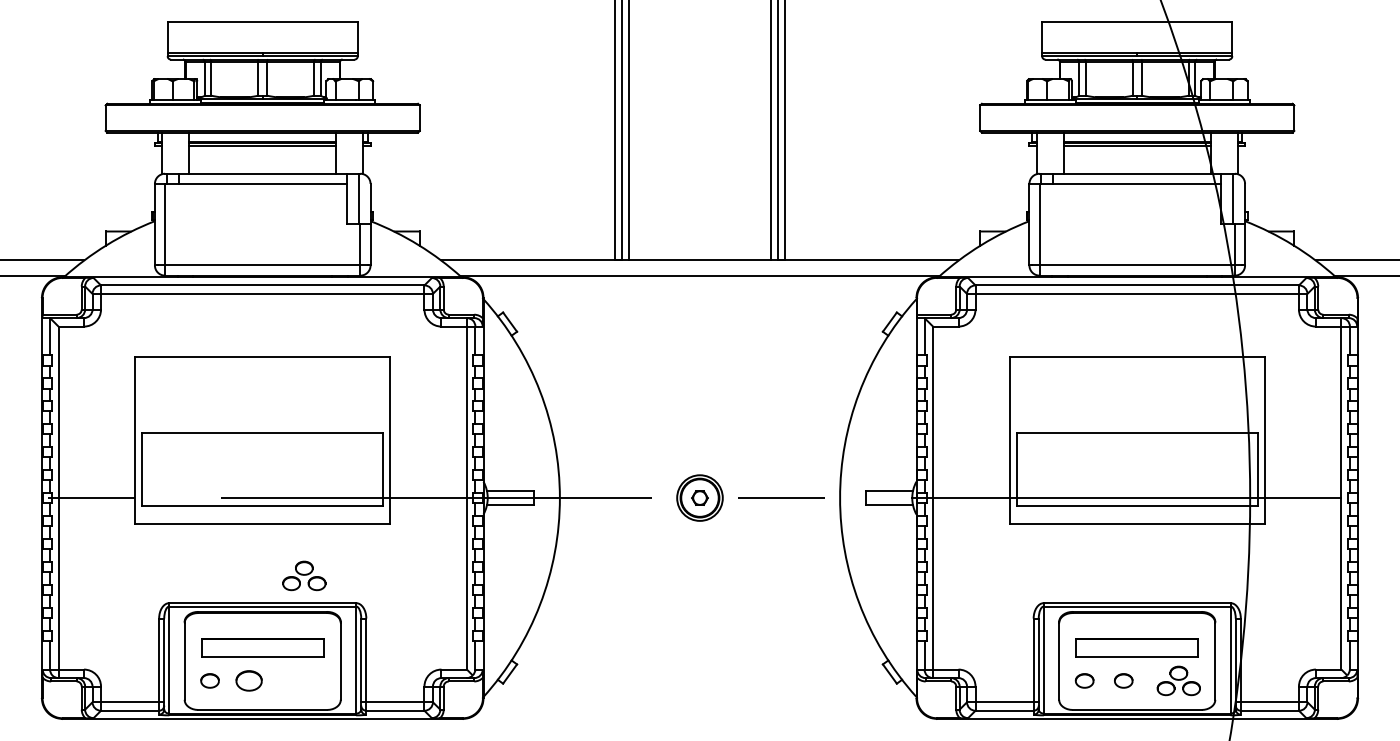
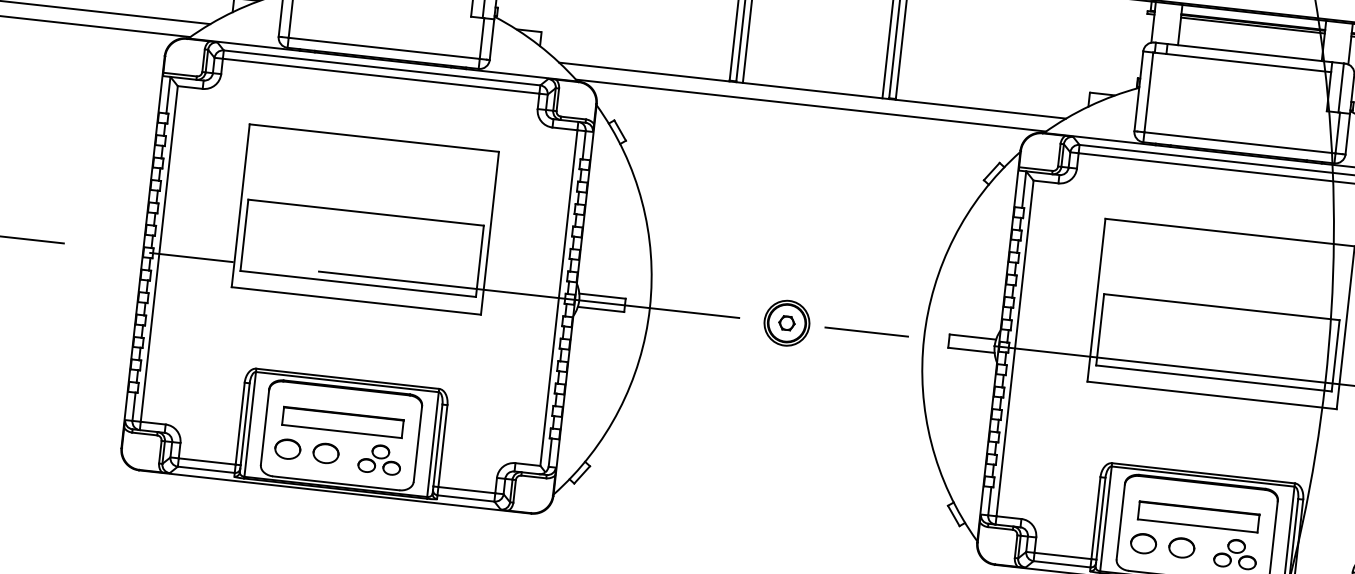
part: (304, 575) -> (380, 459), moved
part: (209, 680) -> (287, 448), size x1.43
part: (1084, 680) -> (1143, 543), size x1.43
part: (1123, 680) -> (1181, 547), size x1.43

